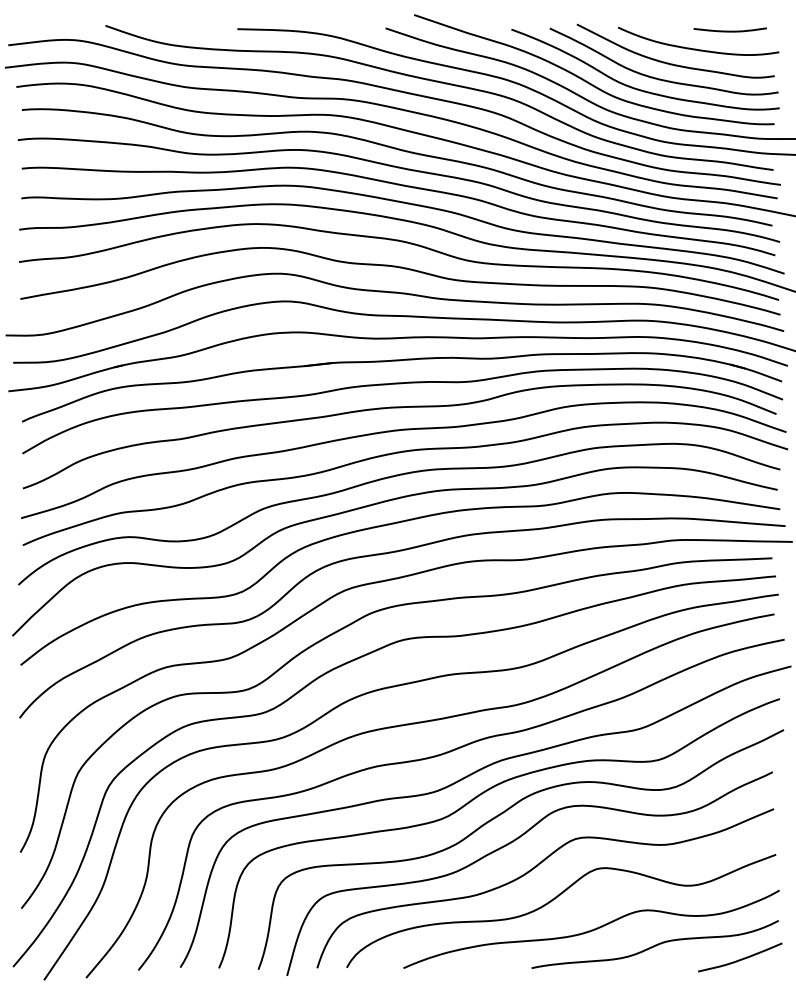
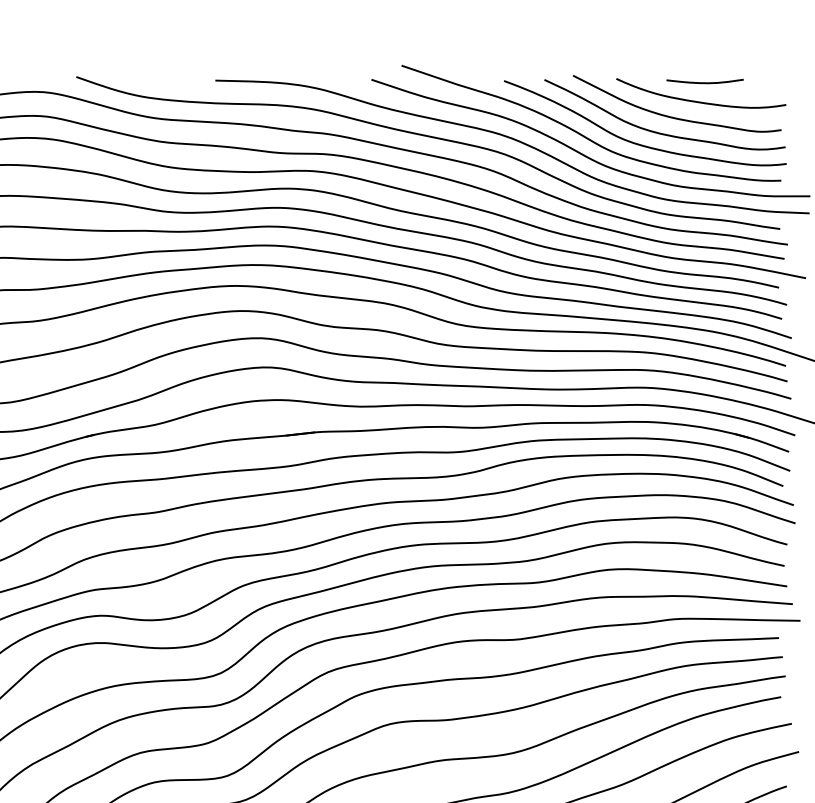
curve: (729, 30) -> (704, 82), moved

